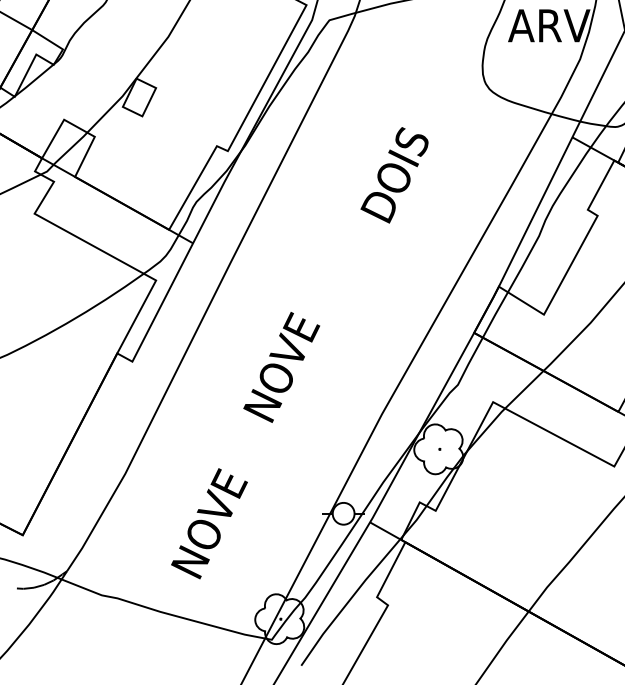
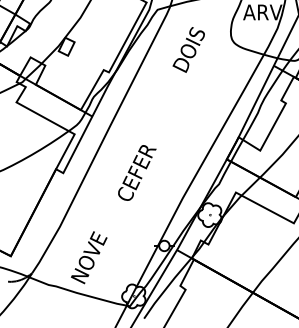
text: (394, 174) -> (188, 49), moved
text: (285, 362) -> (136, 173), NOVE -> CEFER
text: (210, 523) -> (89, 257), moved

